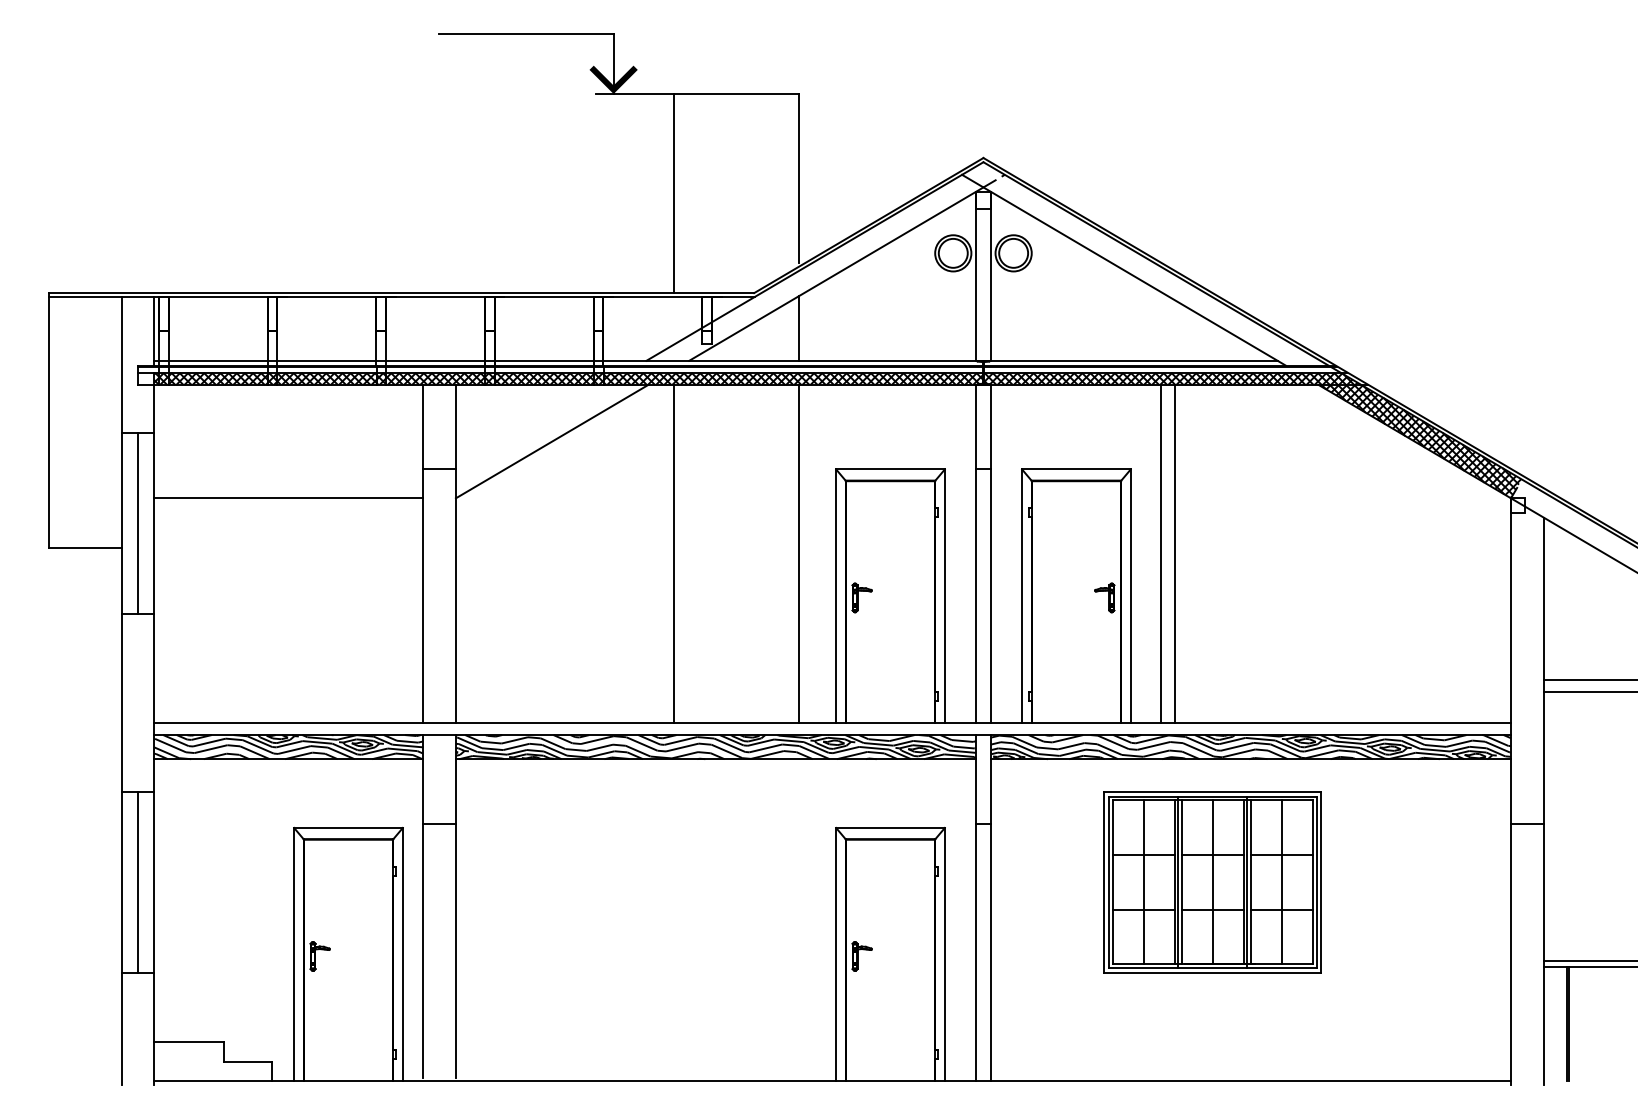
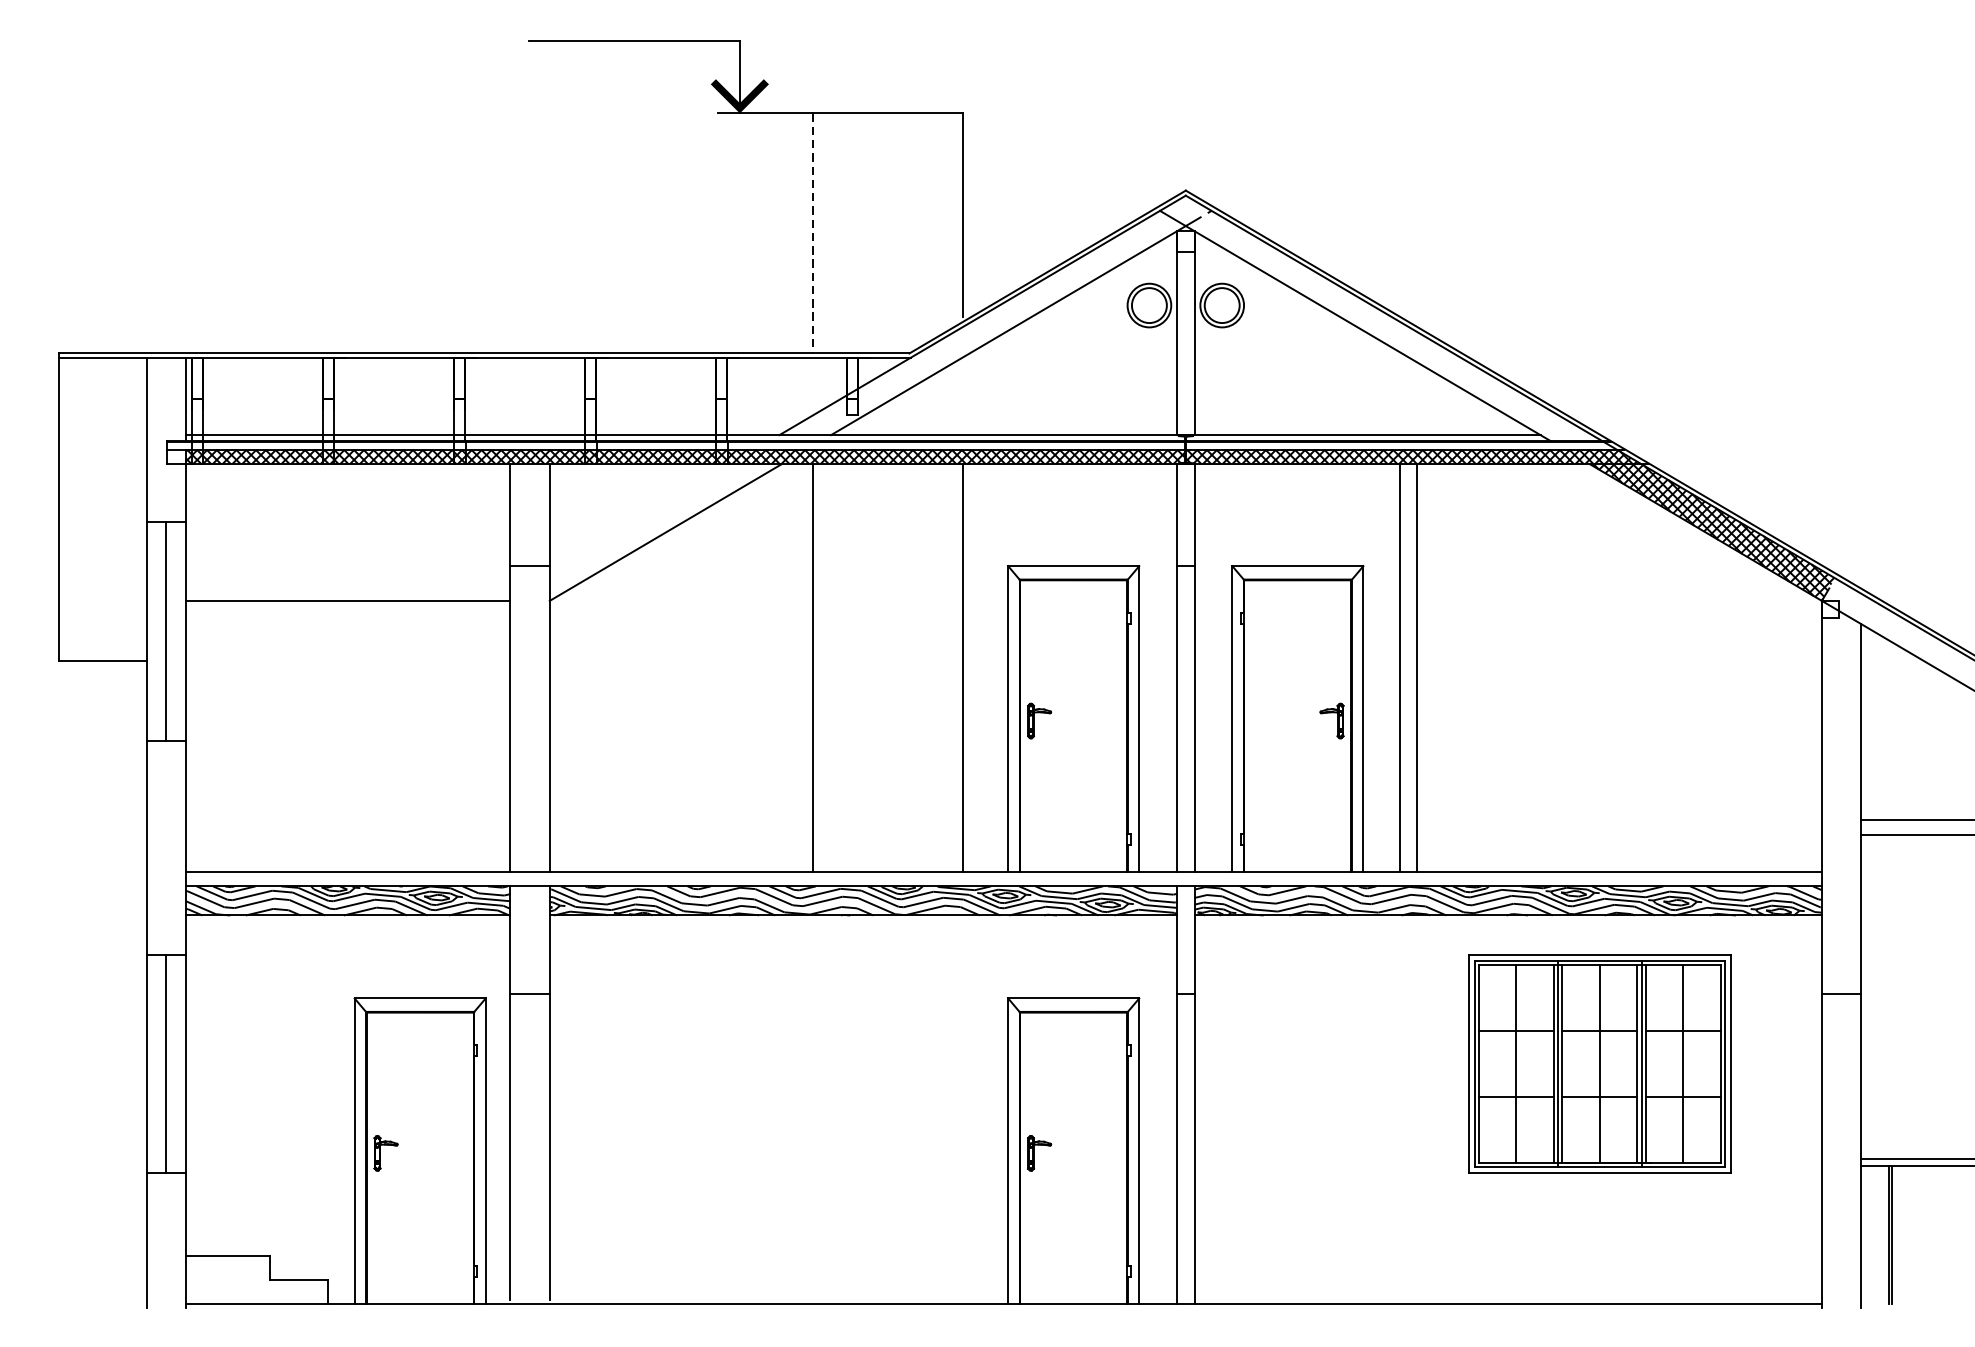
line: (674, 193) -> (813, 233), solid -> dashed
line: (798, 328) -> (962, 396), removed
part: (1212, 882) -> (1599, 1064), moved

